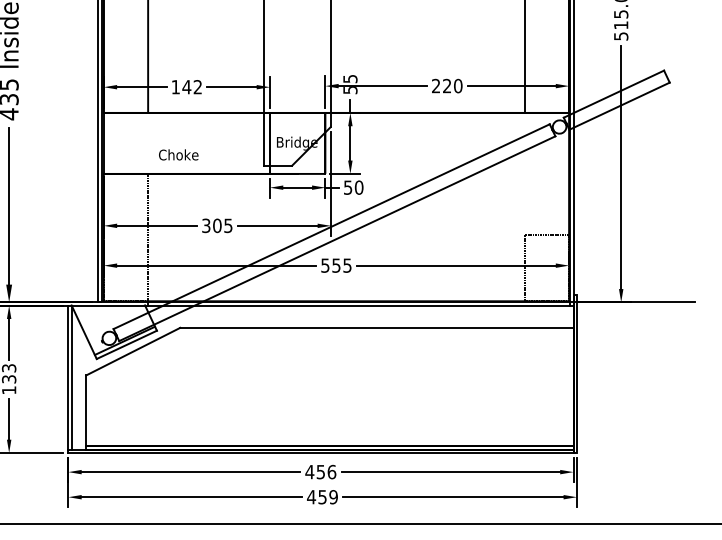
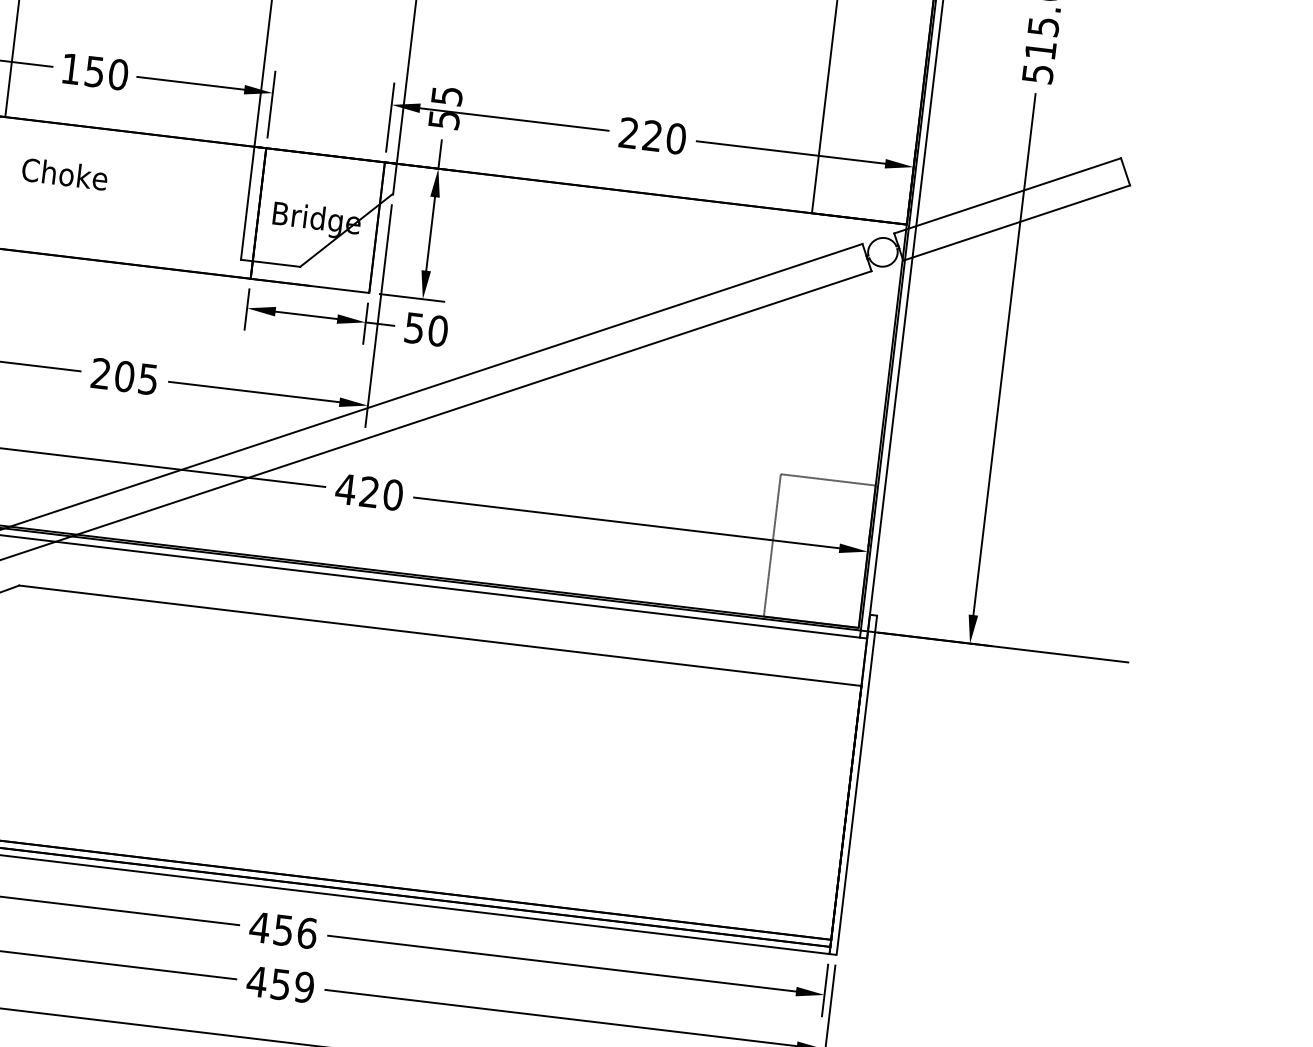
text: (192, 87) -> (106, 73), 142 -> 150
text: (178, 154) -> (64, 173), moved
text: (206, 226) -> (101, 375), 305 -> 205
text: (335, 265) -> (367, 491), 555 -> 420

